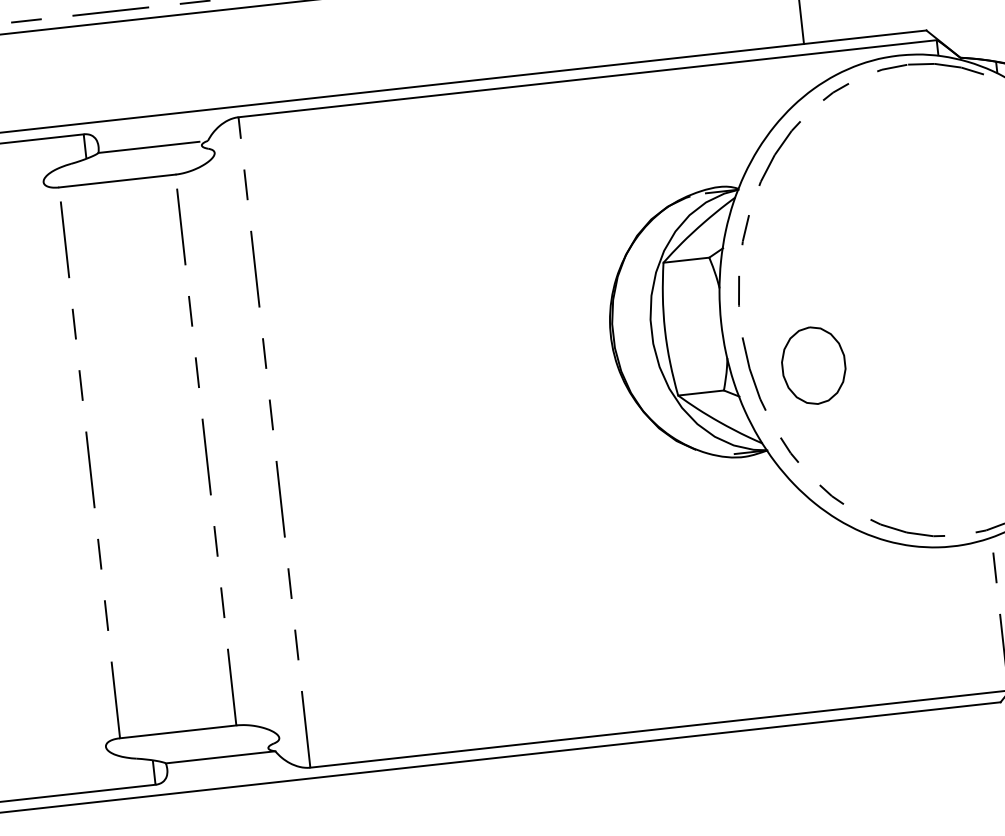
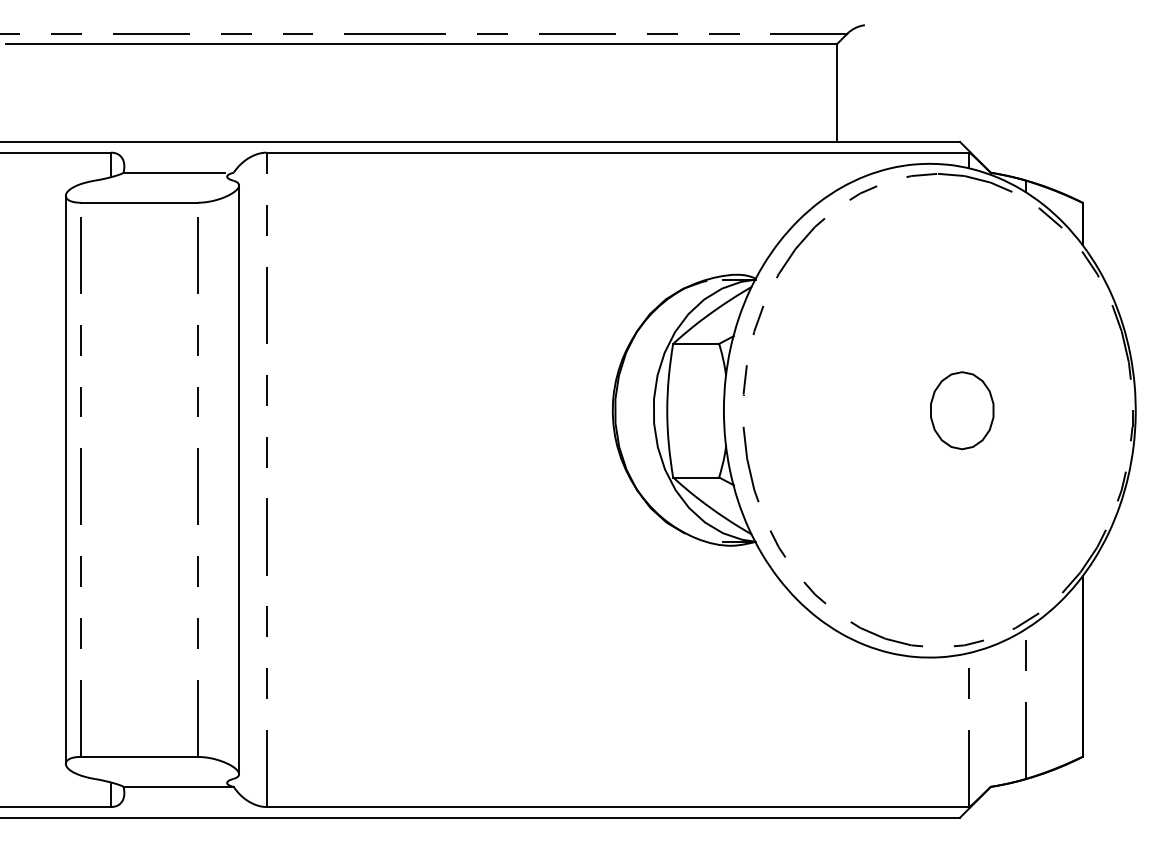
part: (814, 365) -> (962, 410), moved
line: (247, 445) -> (239, 479), added
line: (74, 464) -> (65, 479), added

